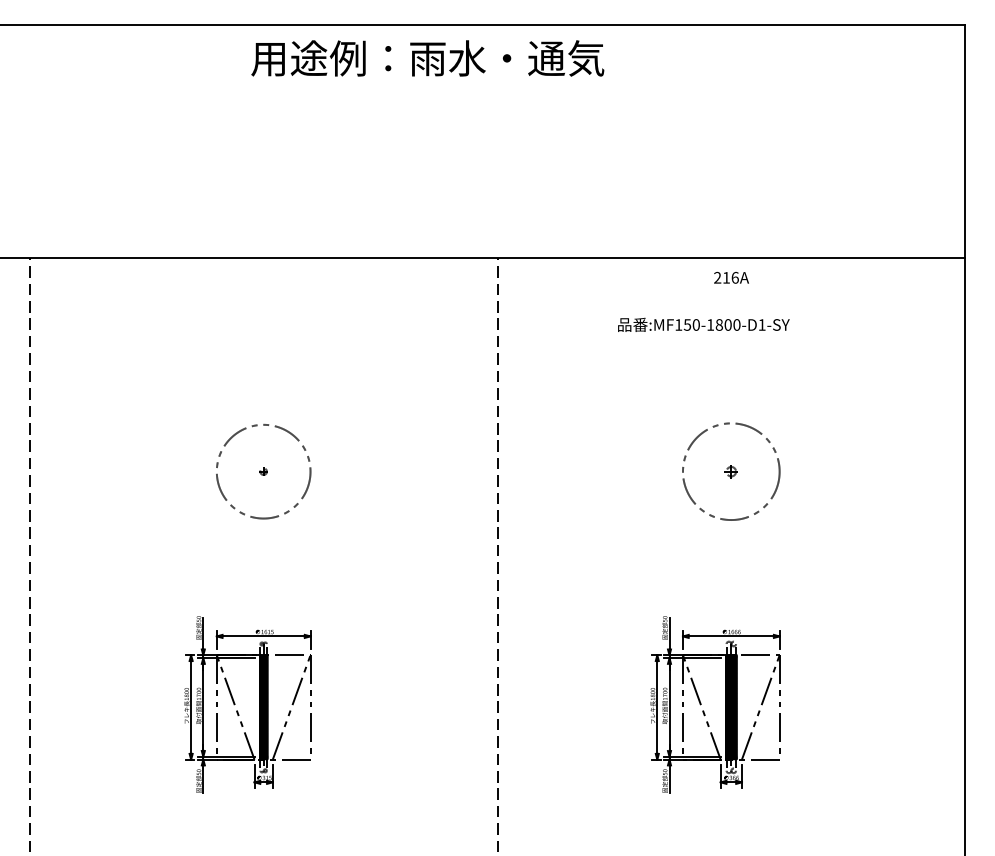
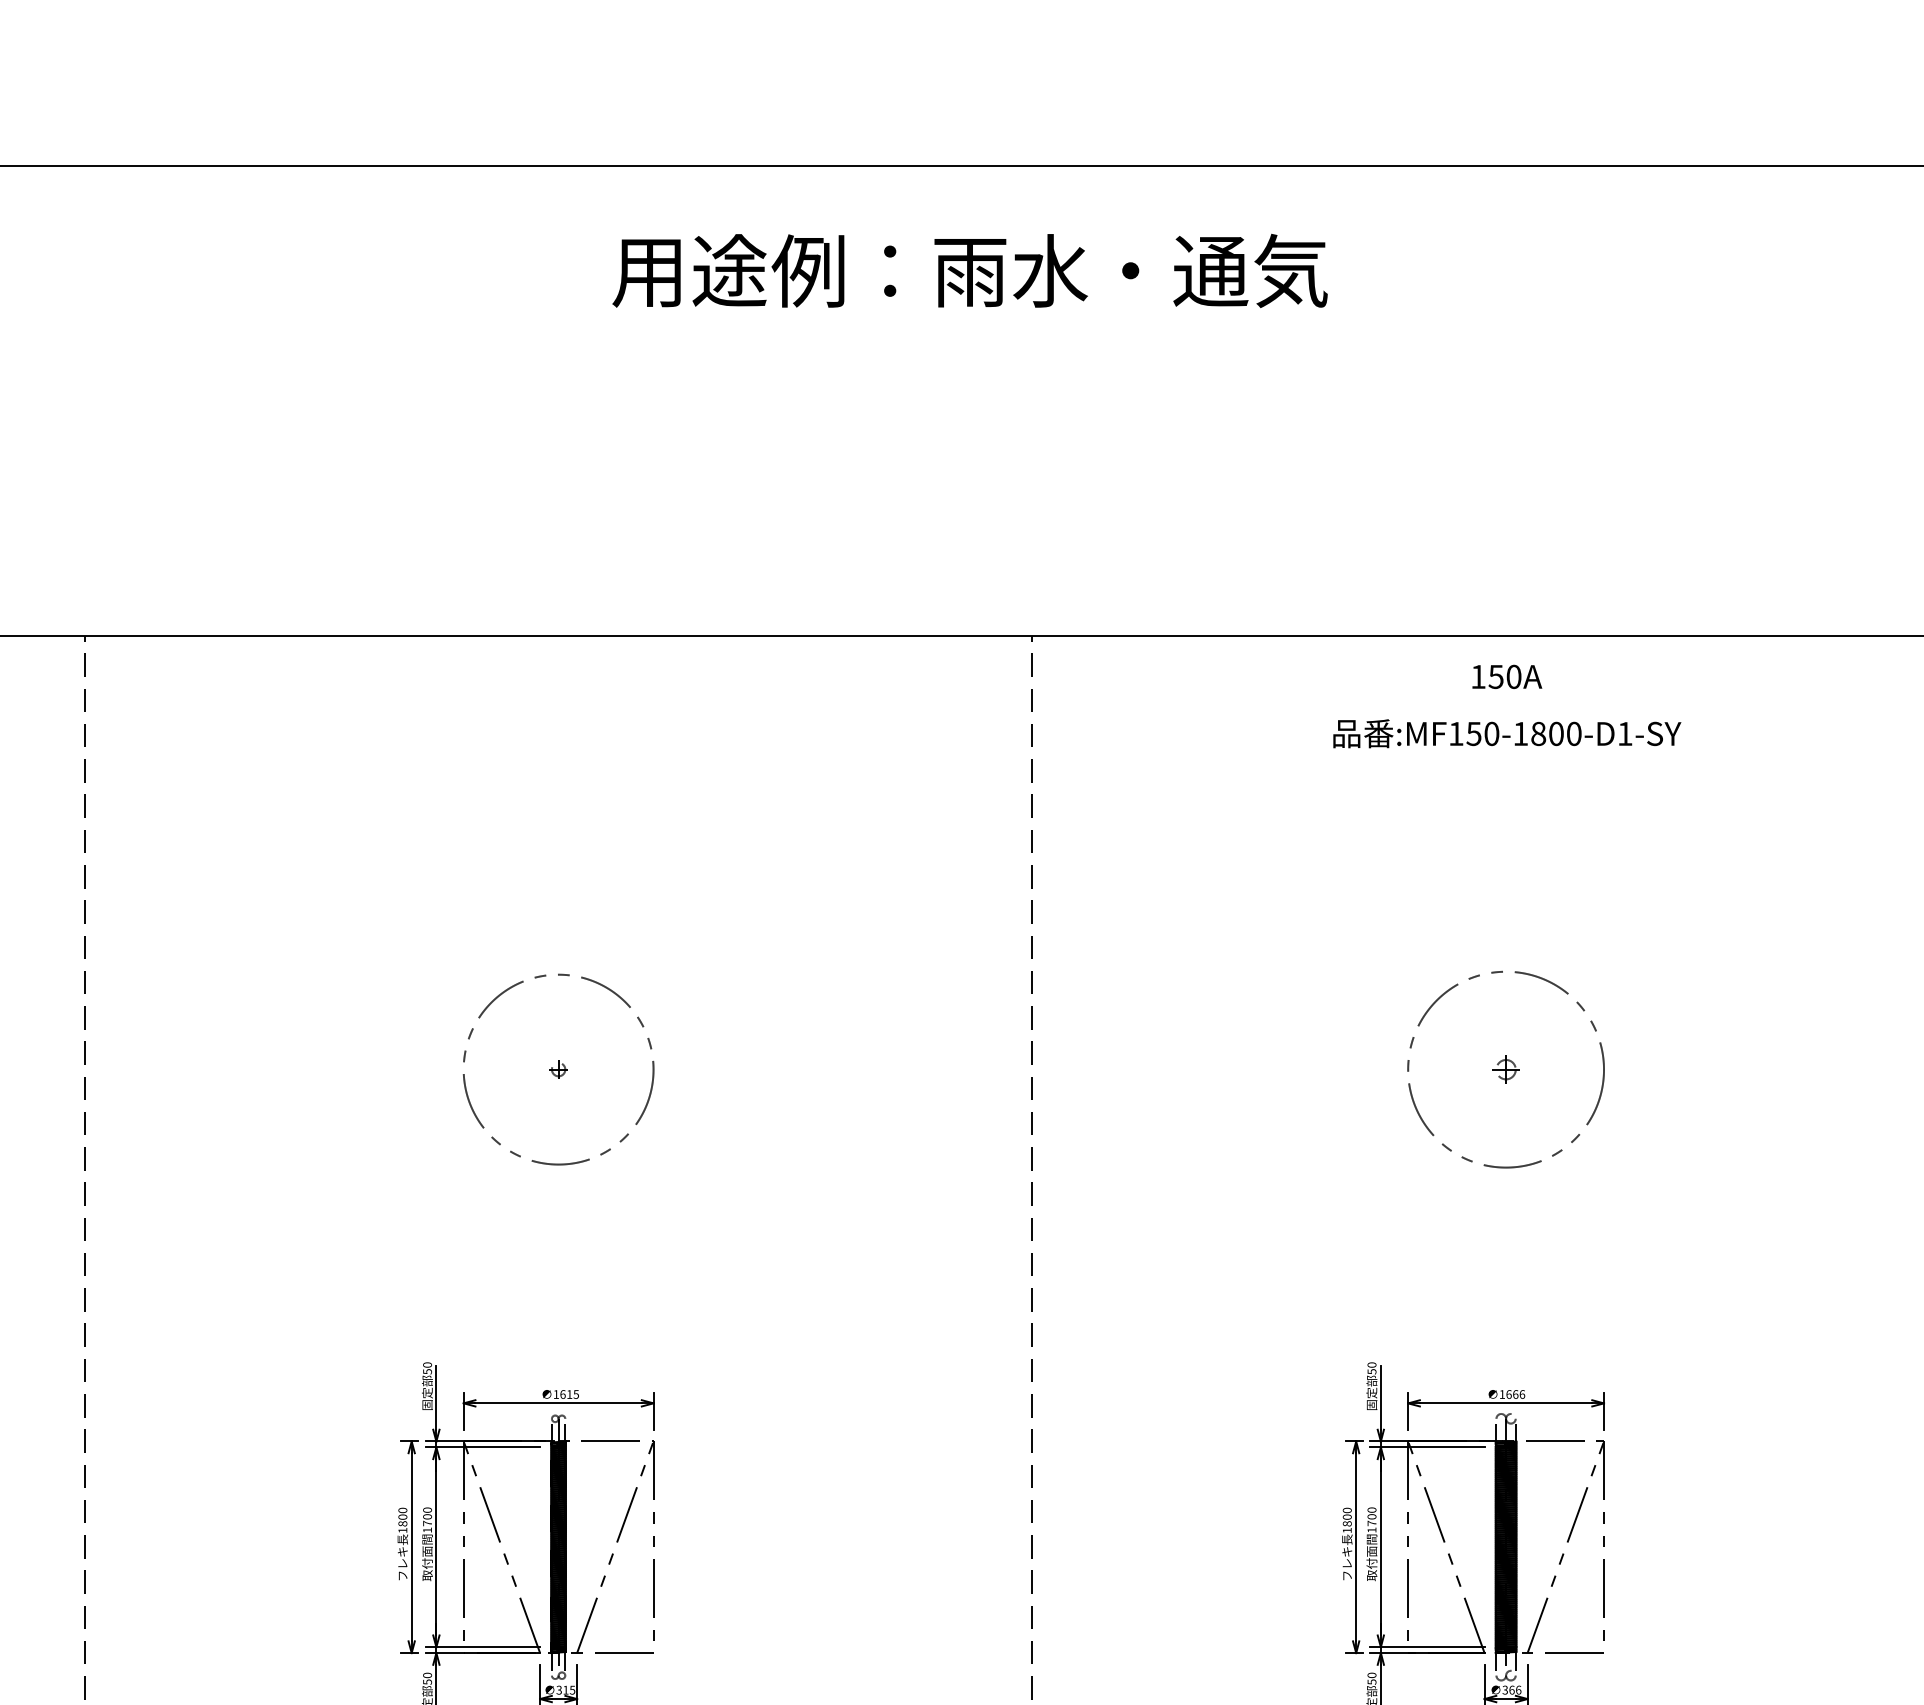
text: (427, 58) -> (969, 270), moved
text: (726, 277) -> (1496, 676), 216A -> 150A
text: (703, 324) -> (1506, 732), moved

